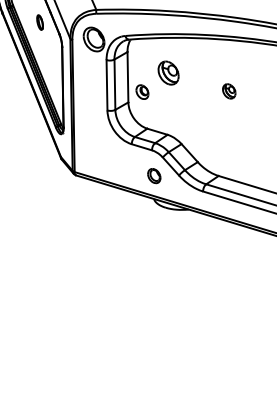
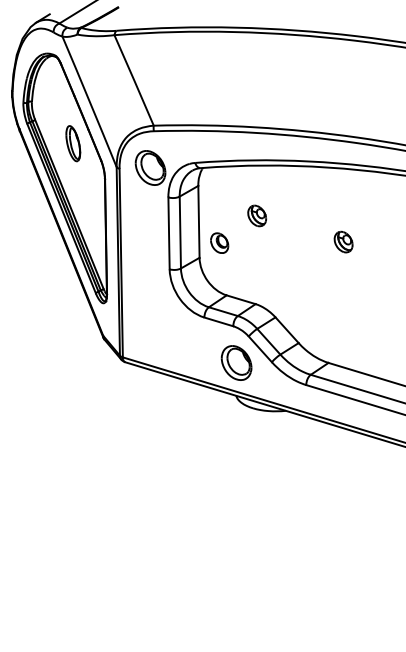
part: (40, 22) -> (73, 143), size x1.67
part: (168, 72) -> (257, 215), size x0.62
part: (154, 175) -> (236, 362), size x1.67

